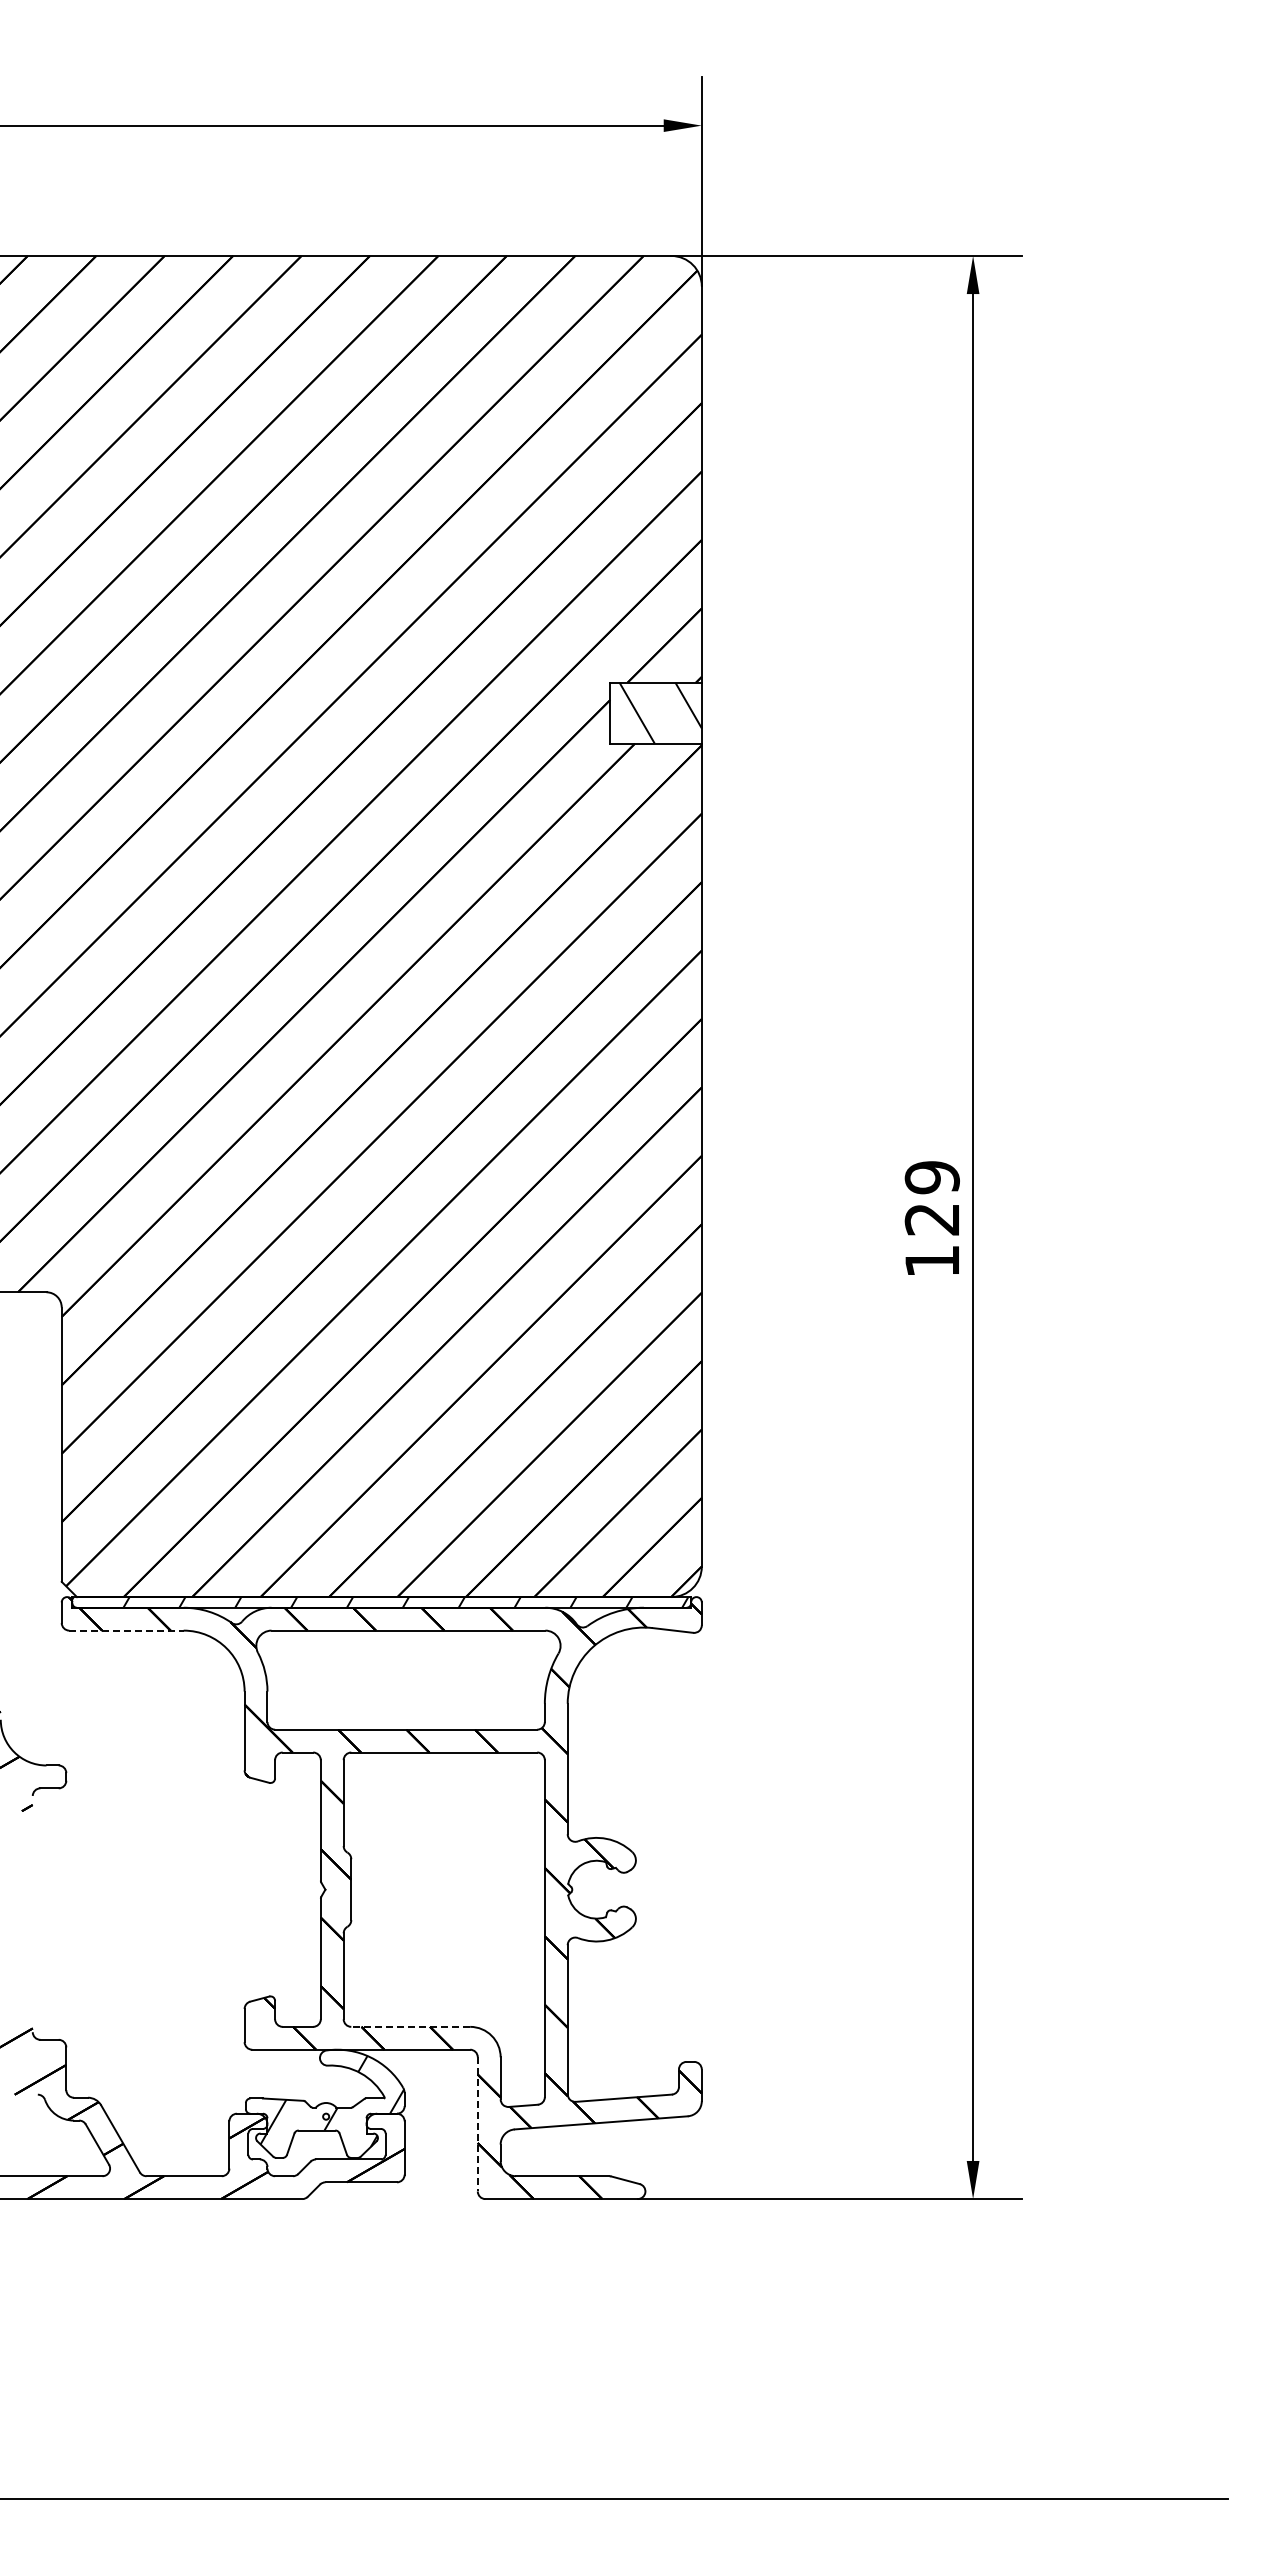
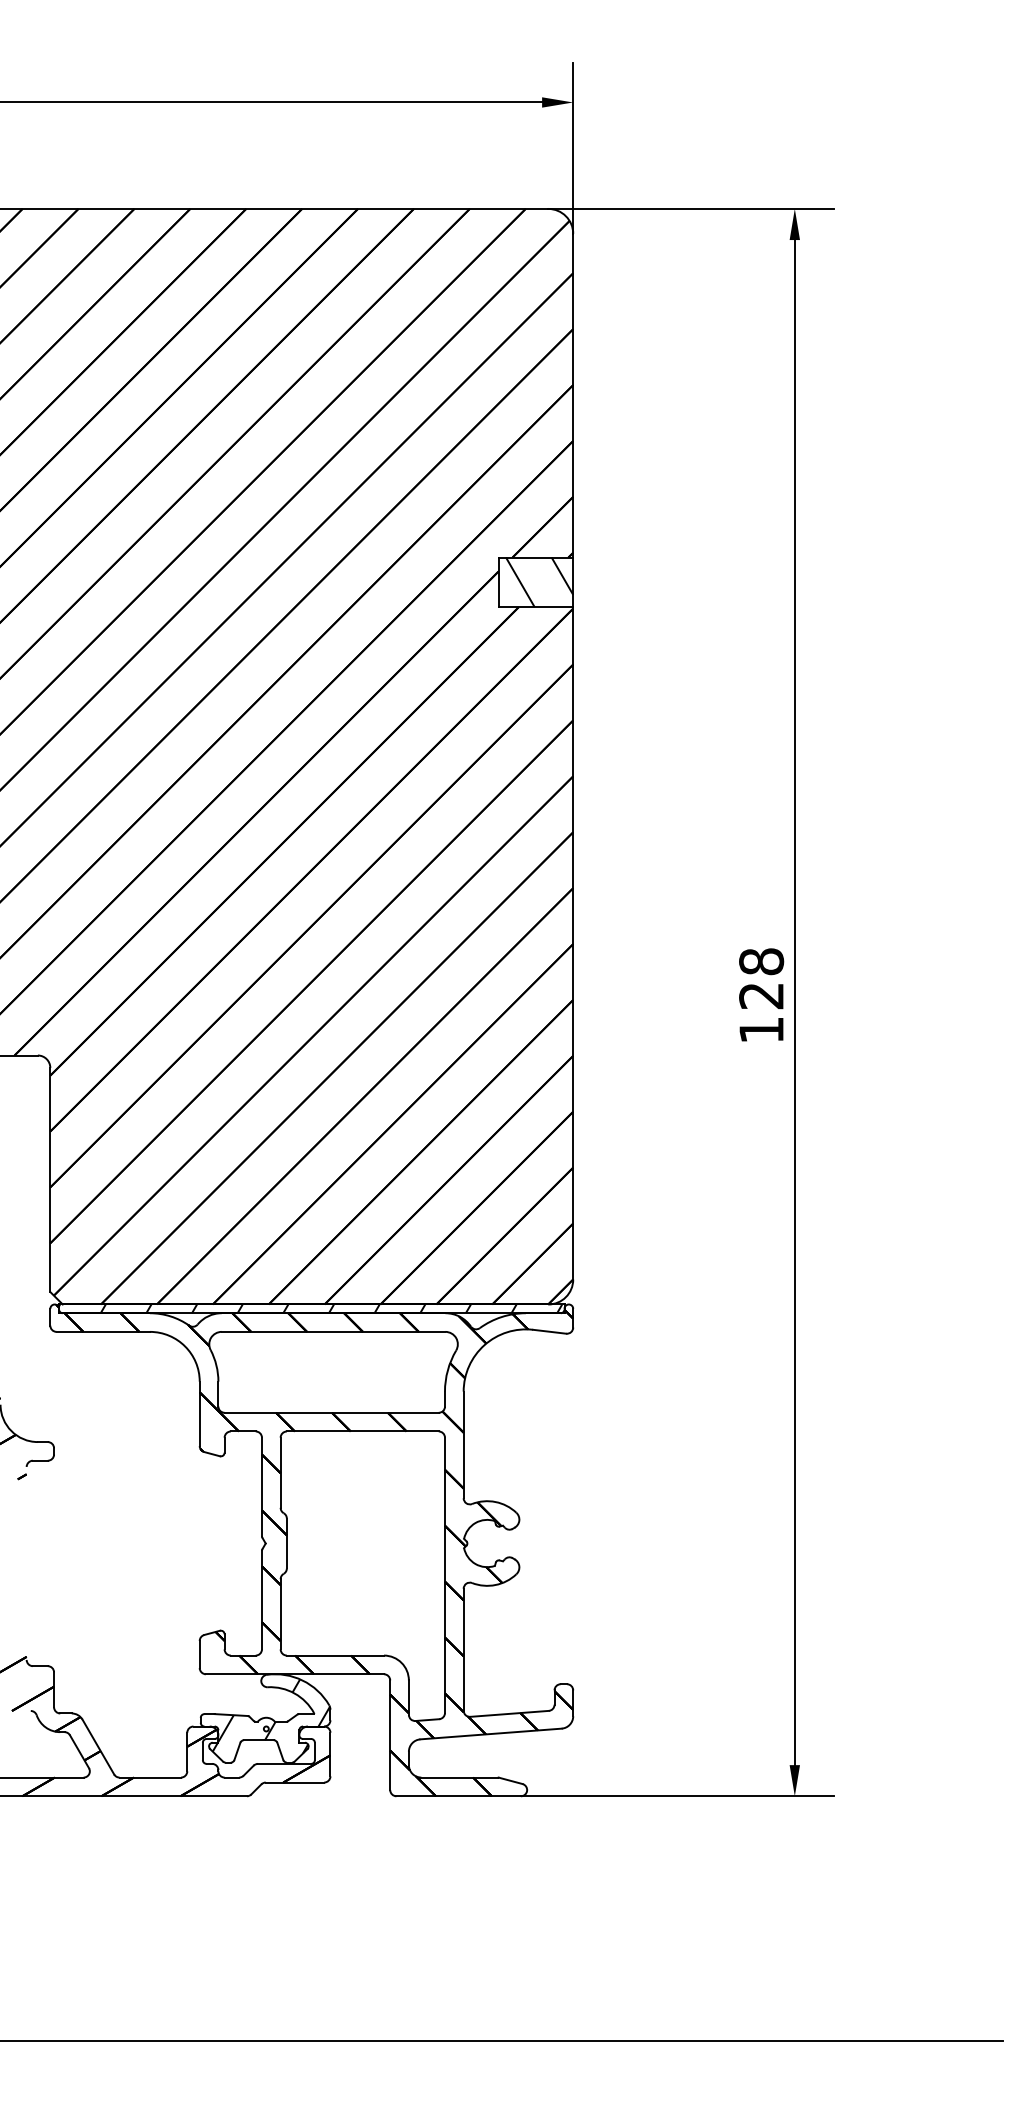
text: (931, 1177) -> (760, 961), 129 -> 128
line: (127, 1630) -> (104, 1331), dashed -> solid
line: (410, 2026) -> (335, 1655), dashed -> solid
line: (477, 2124) -> (389, 1735), dashed -> solid

